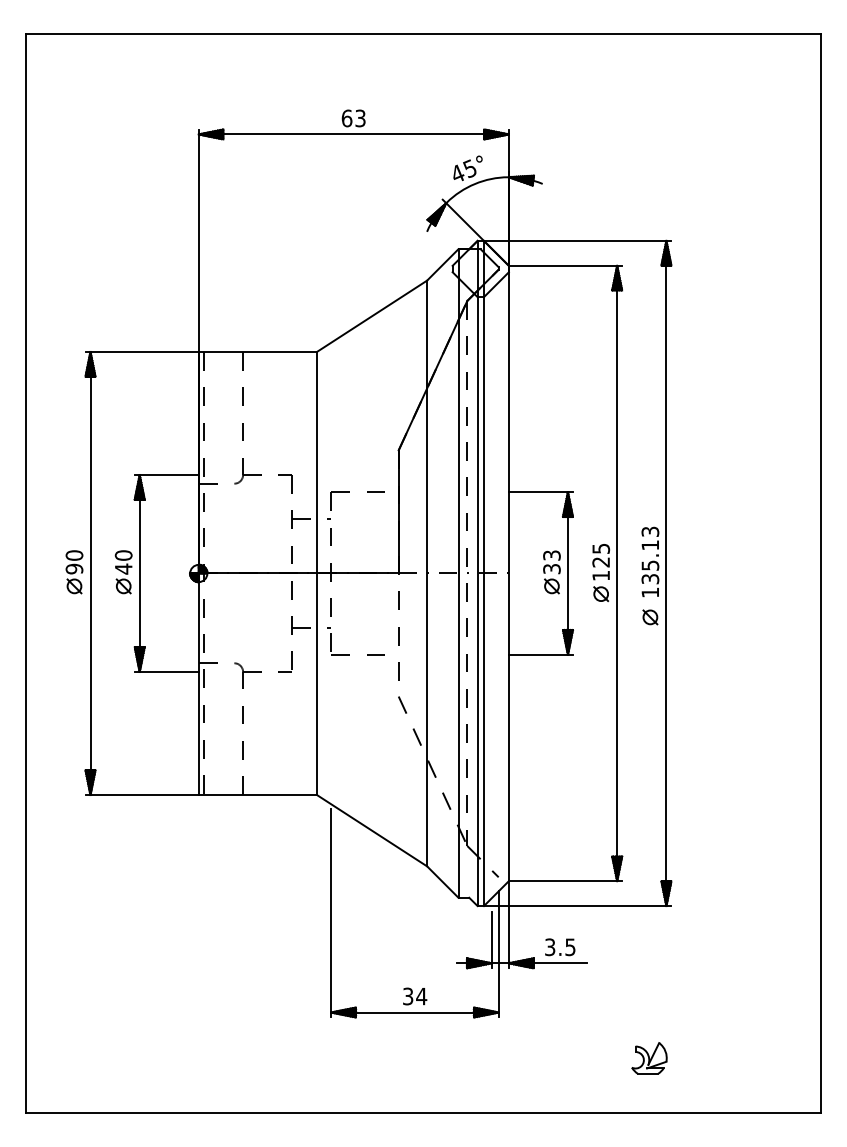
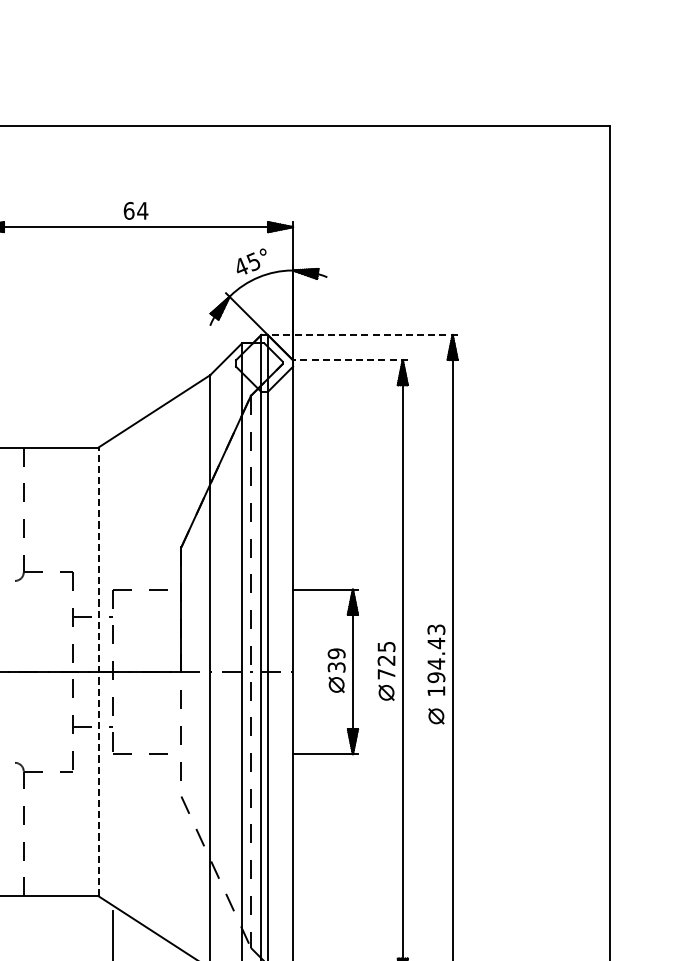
text: (360, 118) -> (142, 210), 63 -> 64
line: (577, 240) -> (362, 334), solid -> dashed
line: (565, 265) -> (350, 359), solid -> dashed
text: (551, 555) -> (336, 653), 33 -> 39
text: (650, 561) -> (436, 659), 135.13 -> 194.43
line: (316, 573) -> (98, 671), solid -> dashed
text: (600, 575) -> (385, 673), 125 -> 725

